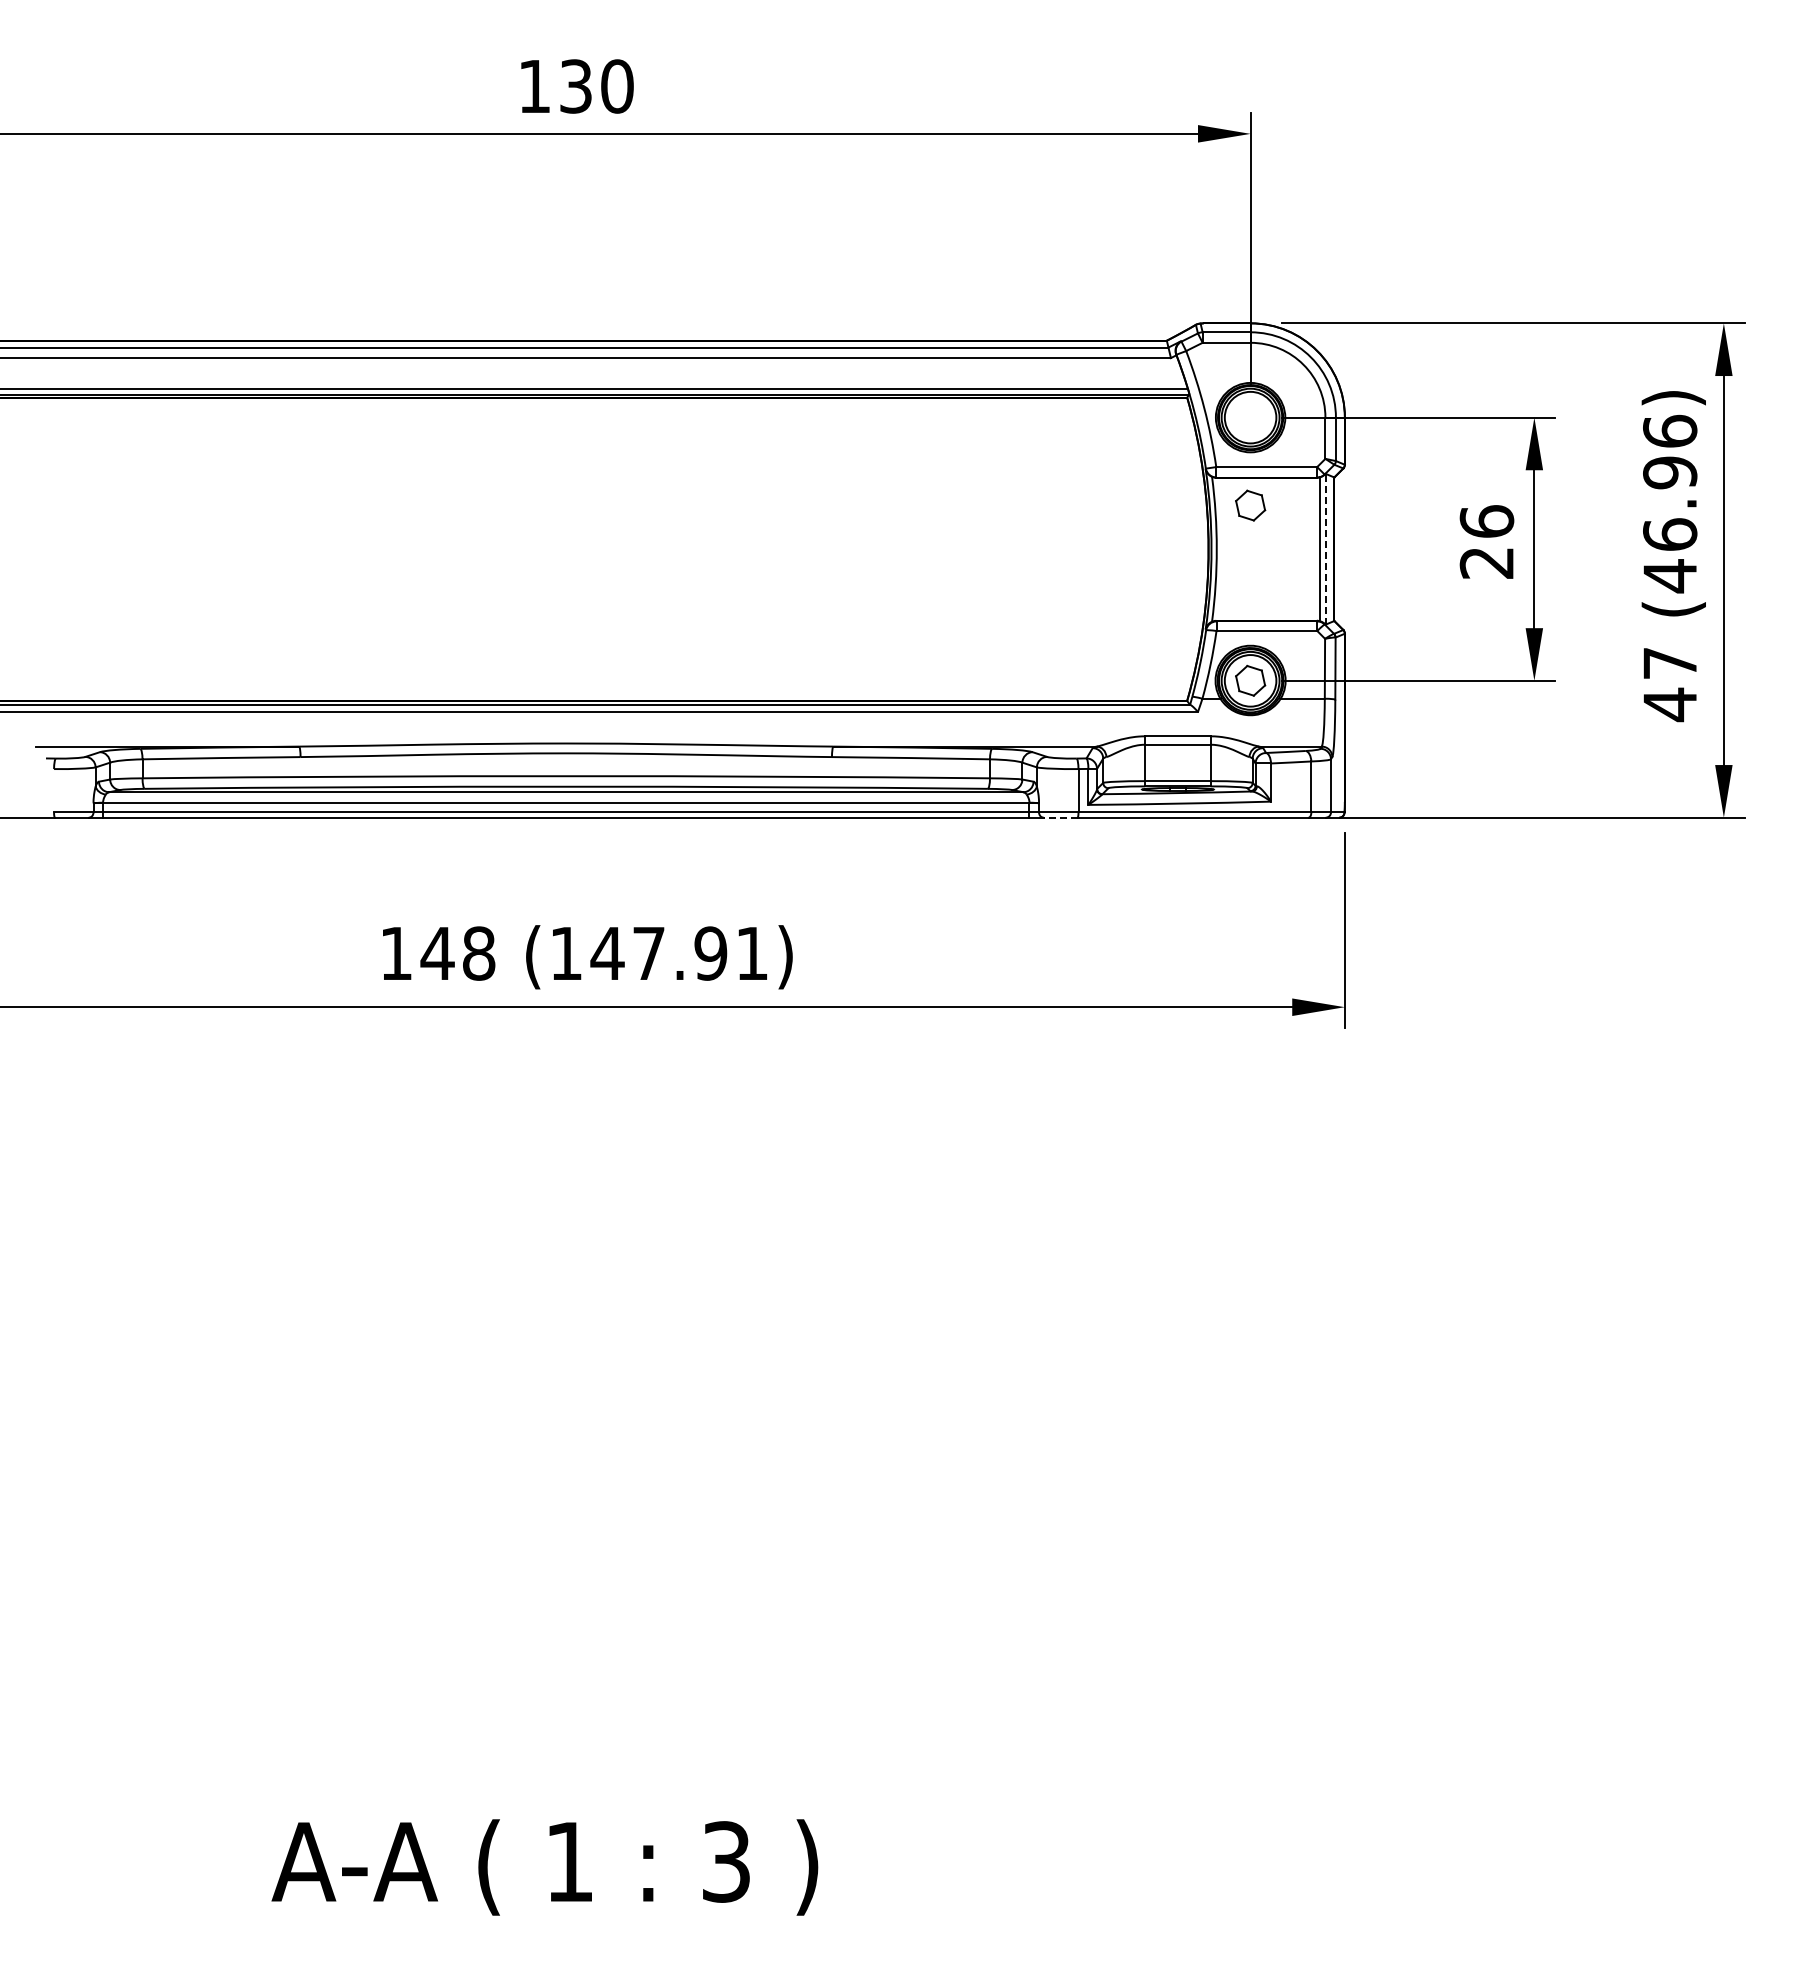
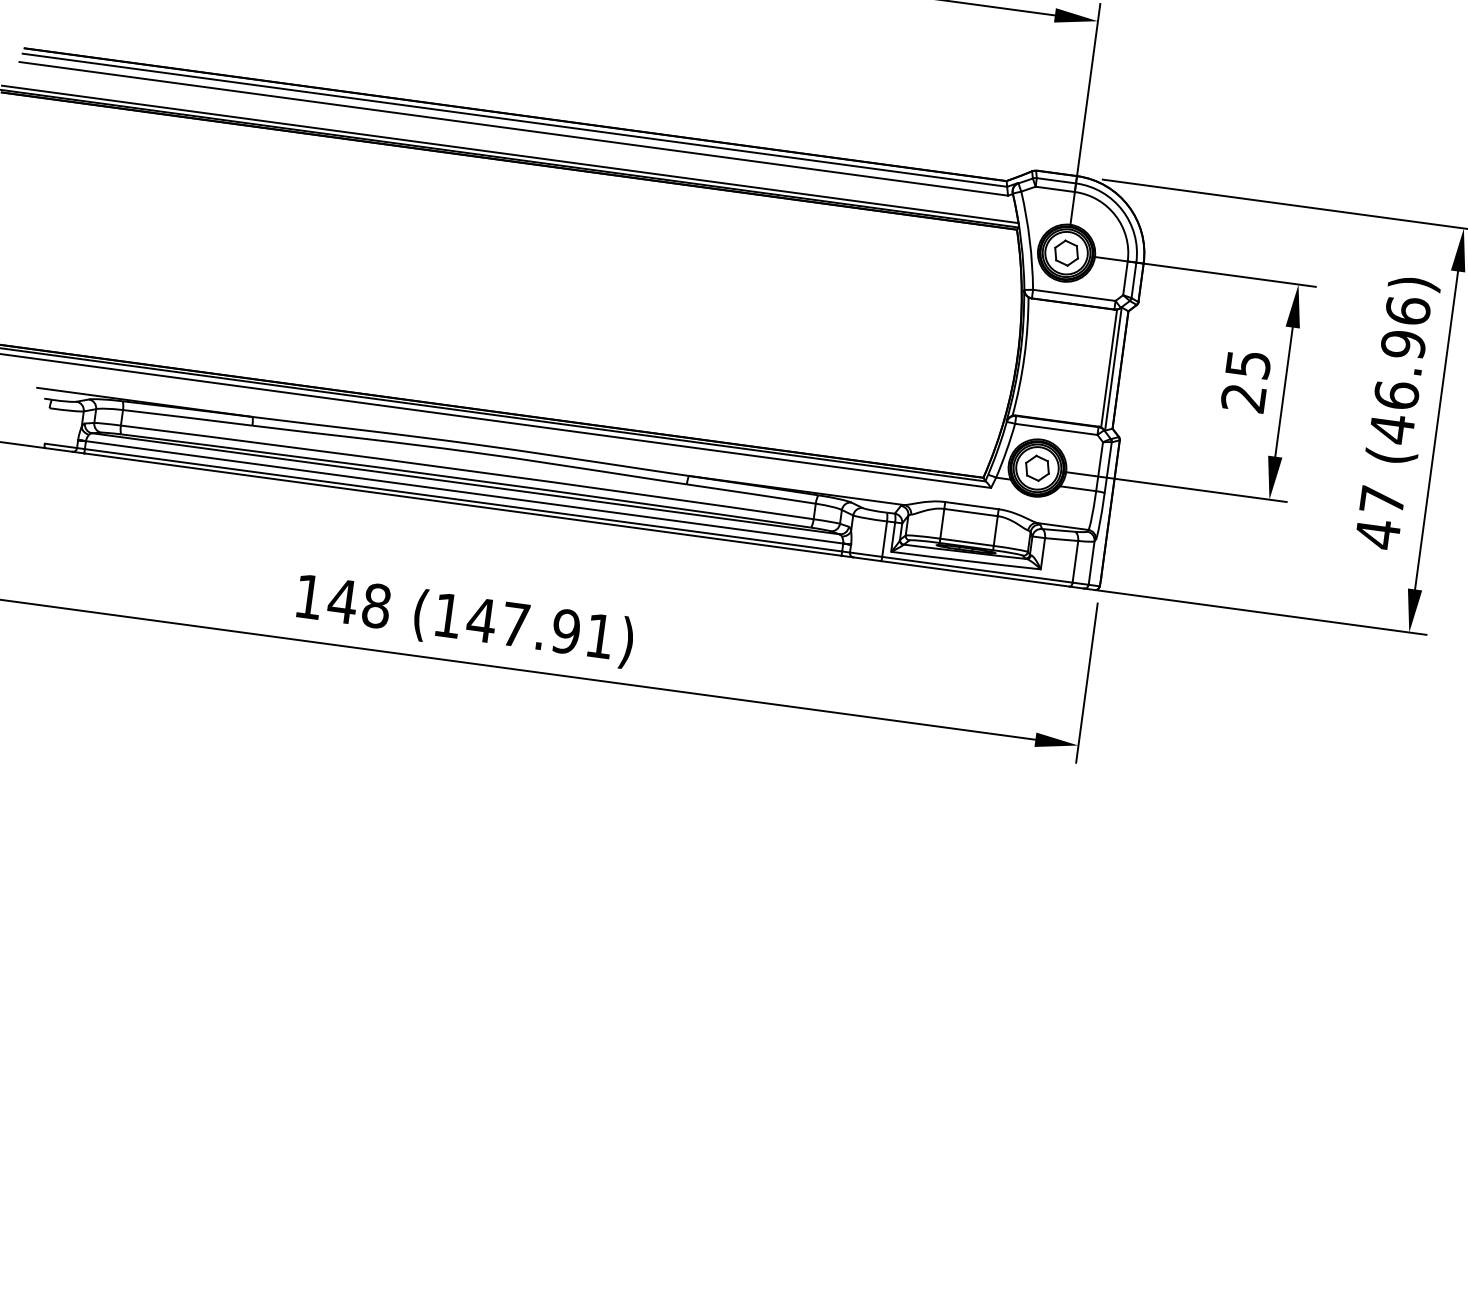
part: (1250, 505) -> (1066, 253), moved
text: (1486, 521) -> (1247, 364), 26 -> 25
line: (1325, 548) -> (1113, 368), dashed -> solid
line: (1060, 817) -> (866, 559), dashed -> solid

